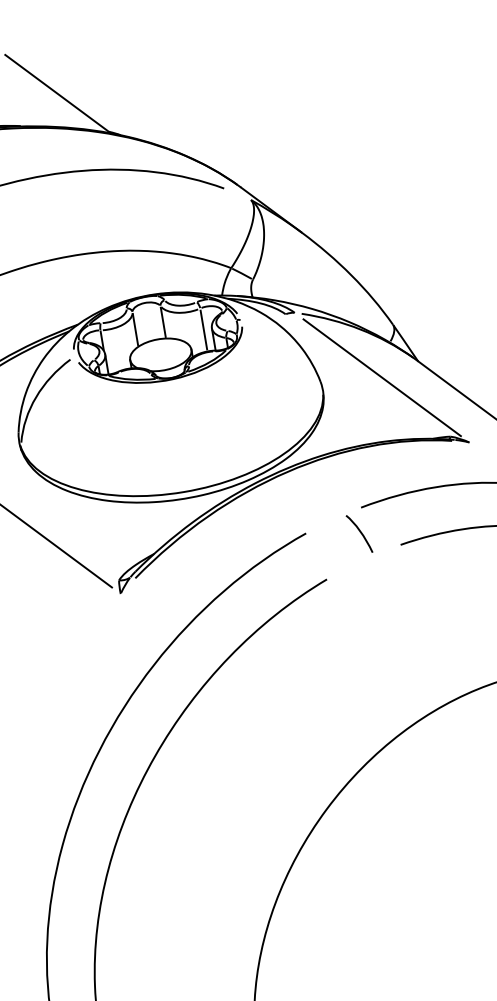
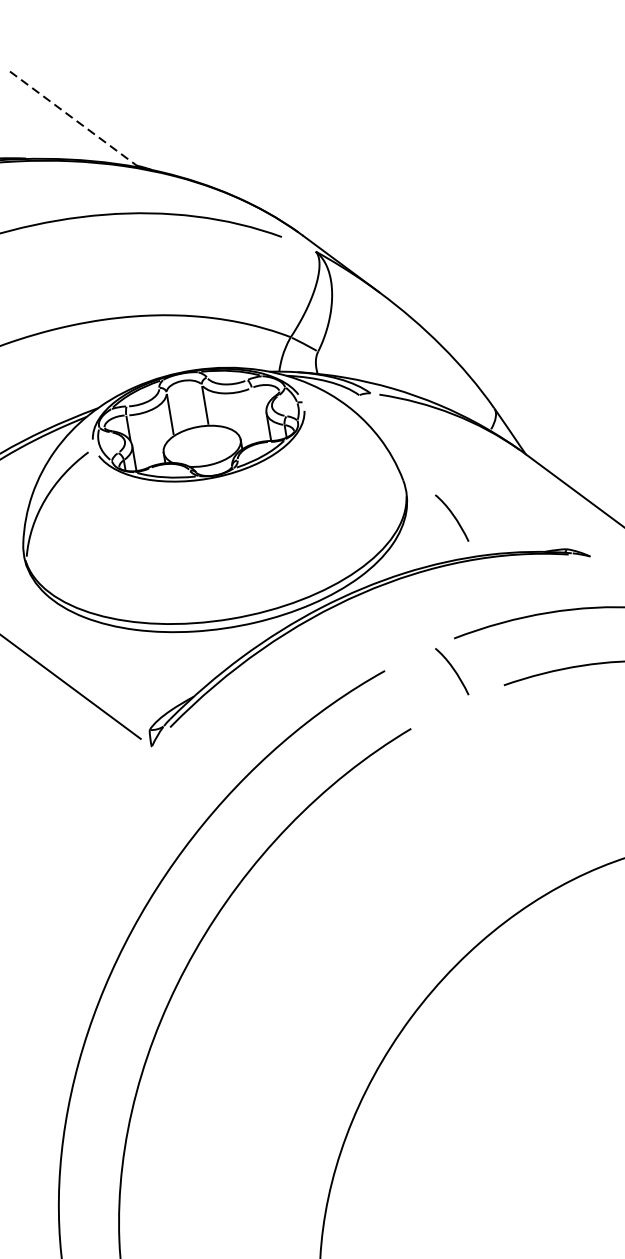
line: (58, 94) -> (73, 118), solid -> dashed
line: (203, 329) -> (255, 414), removed
line: (381, 377) -> (479, 474), removed
curve: (359, 410) -> (452, 516), added

